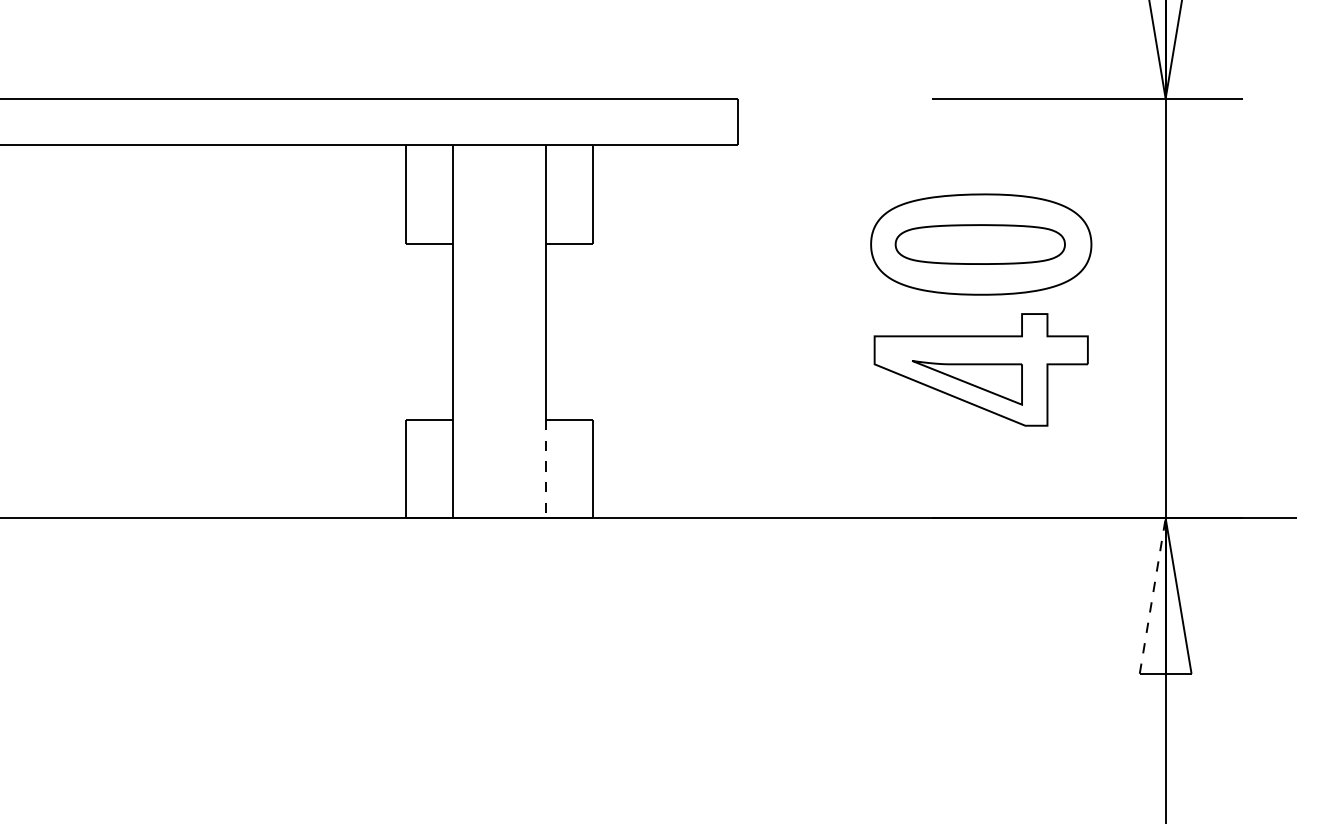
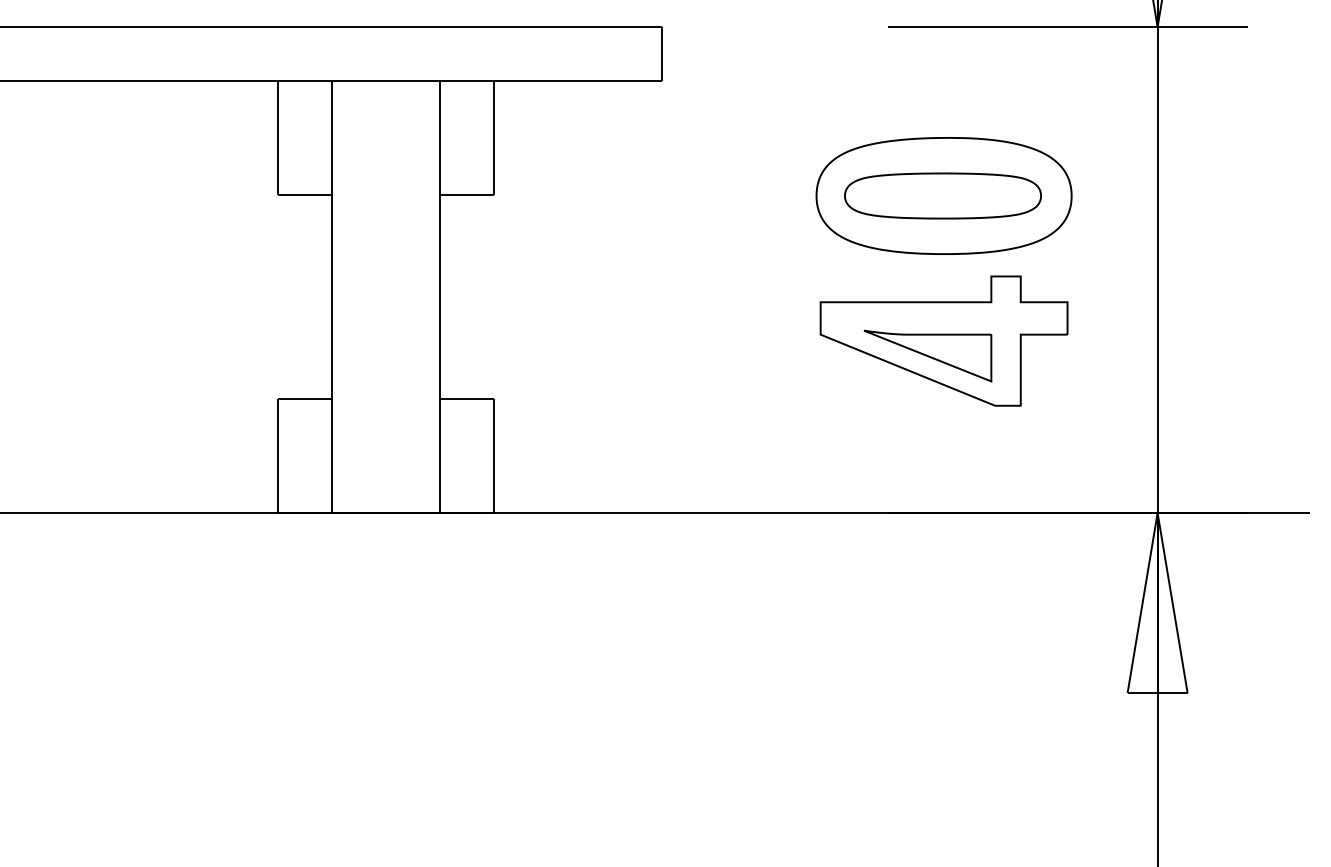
line: (546, 469) -> (440, 456), dashed -> solid
line: (1152, 596) -> (1142, 603), dashed -> solid

